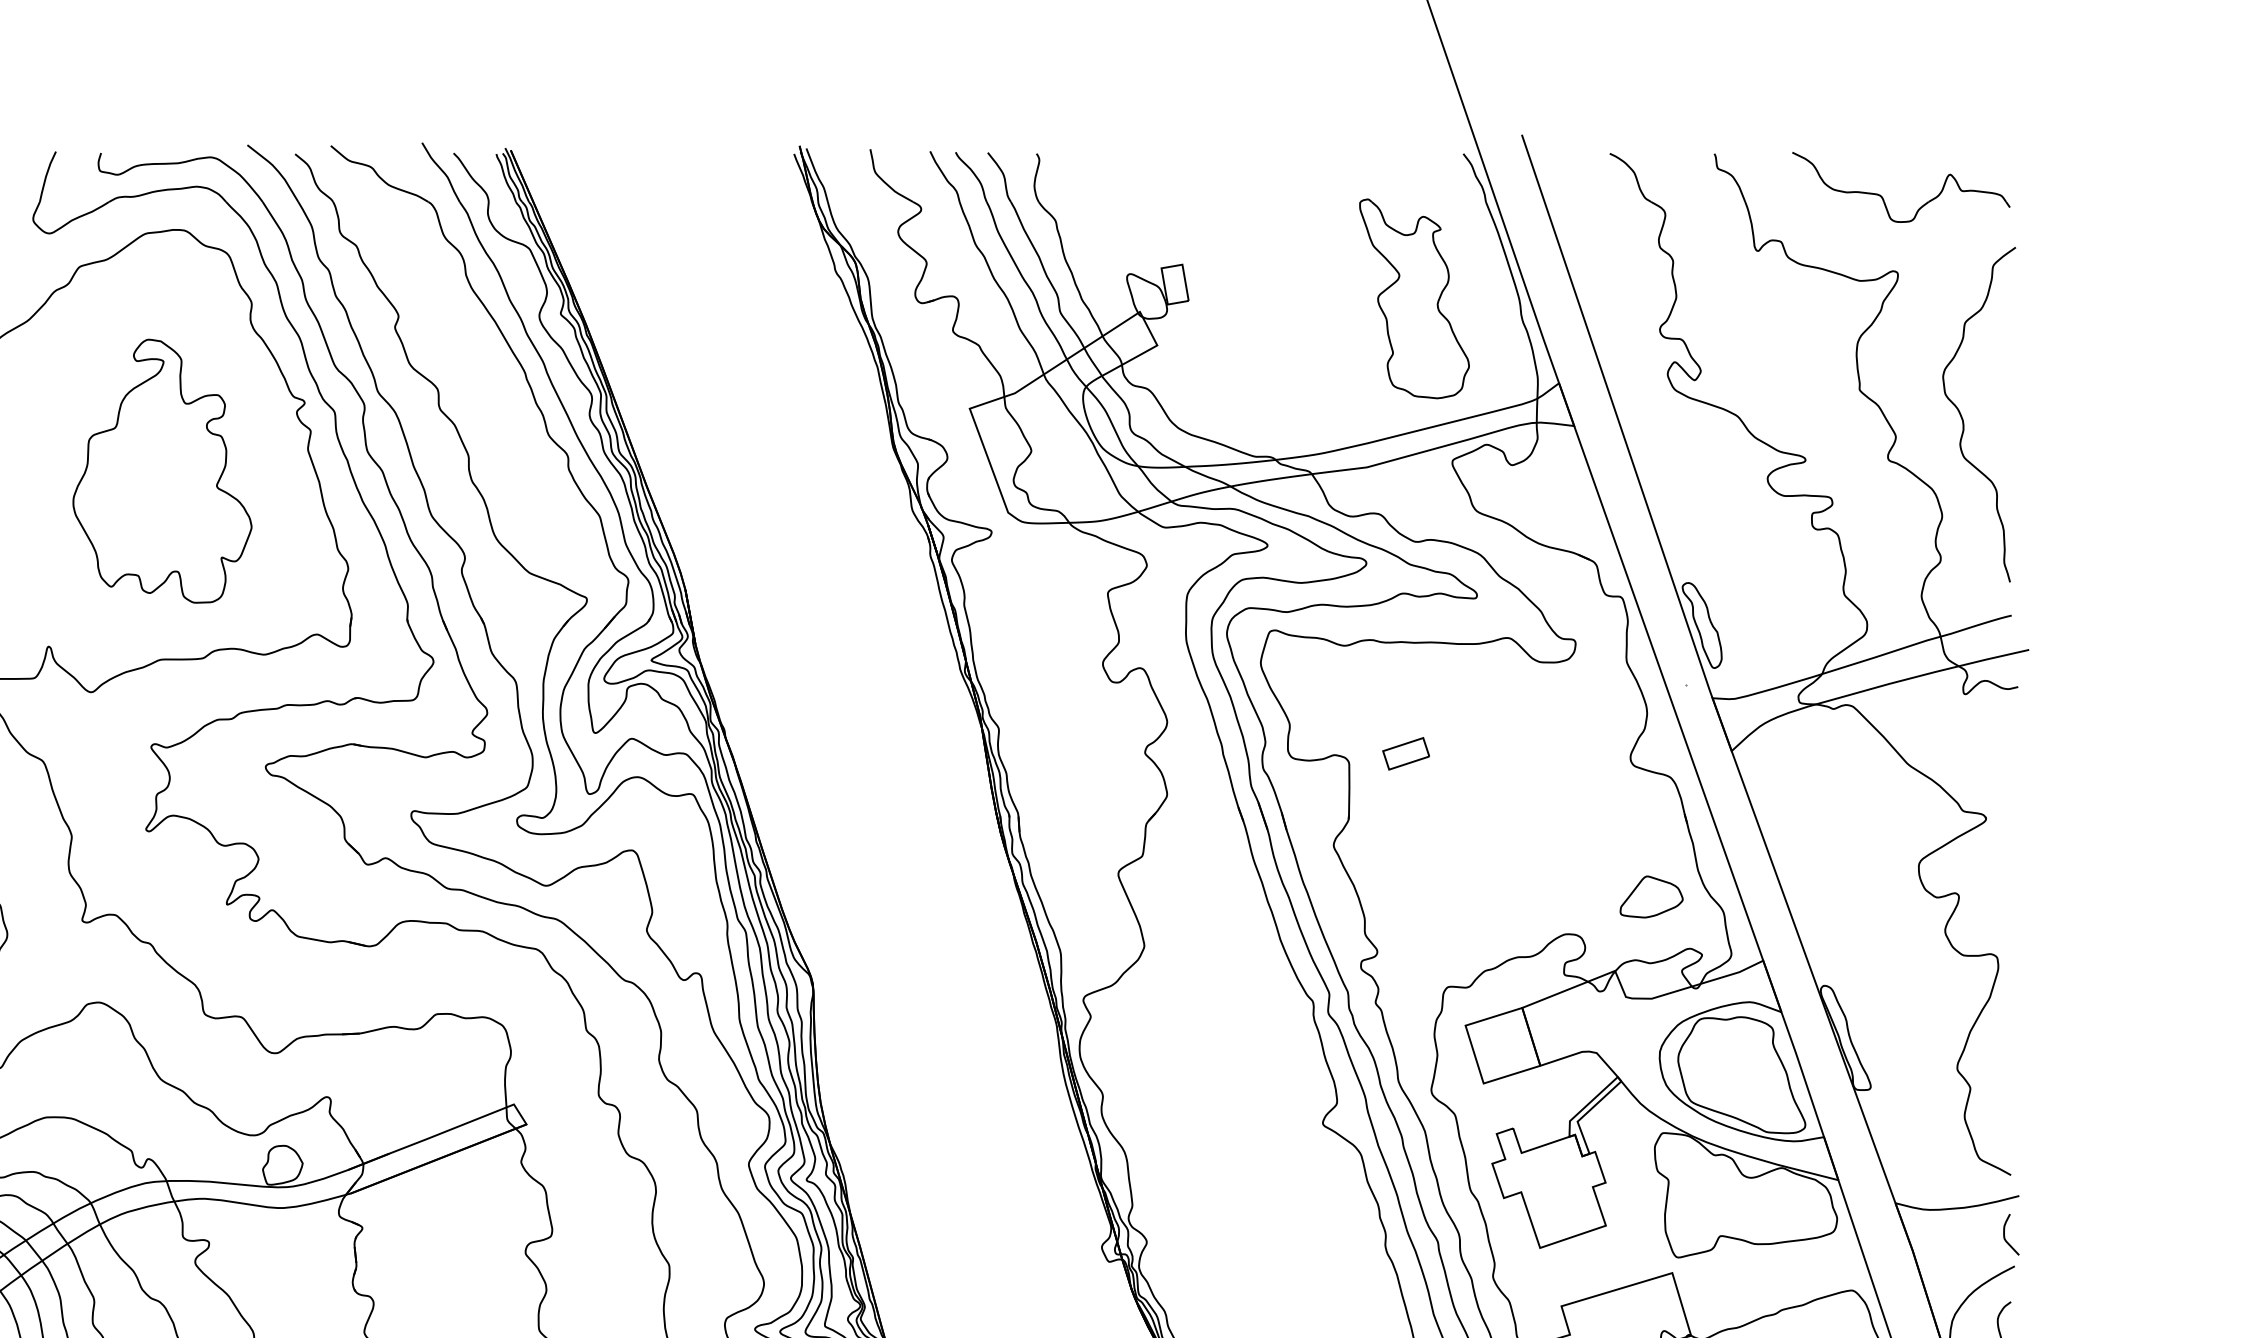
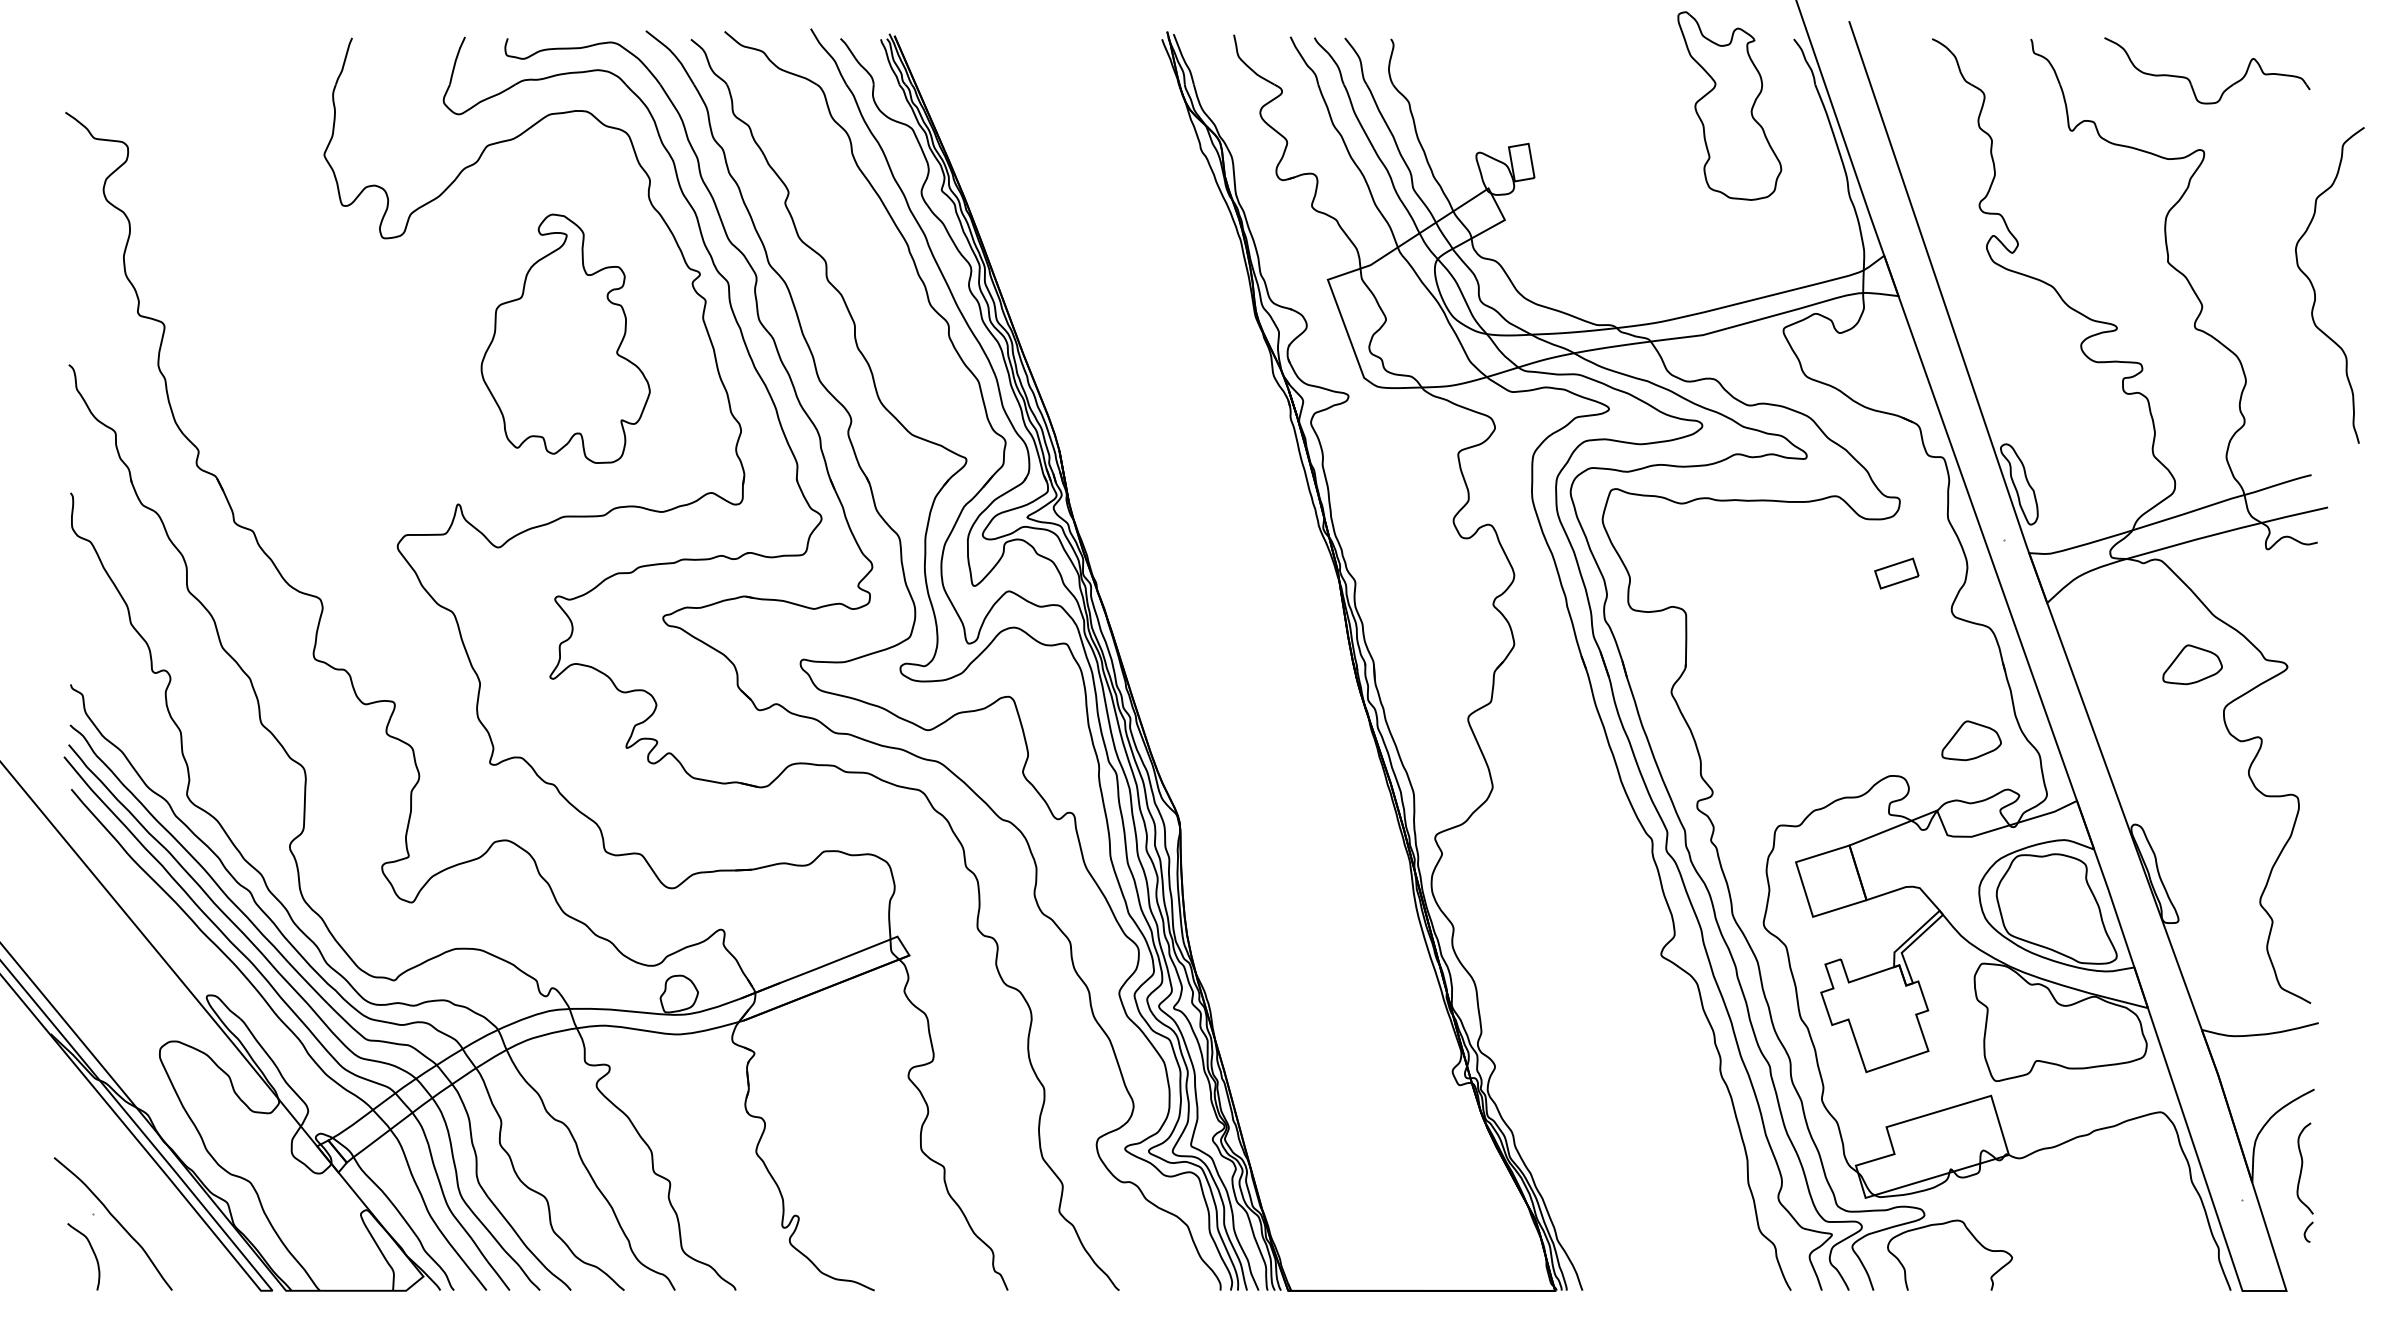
part: (1414, 298) -> (1729, 105), moved
curve: (1963, 420) -> (2315, 290), moved
part: (1405, 753) -> (1896, 573), moved
part: (1885, 816) -> (2192, 664), added
curve: (2005, 1234) -> (2305, 1059), removed

